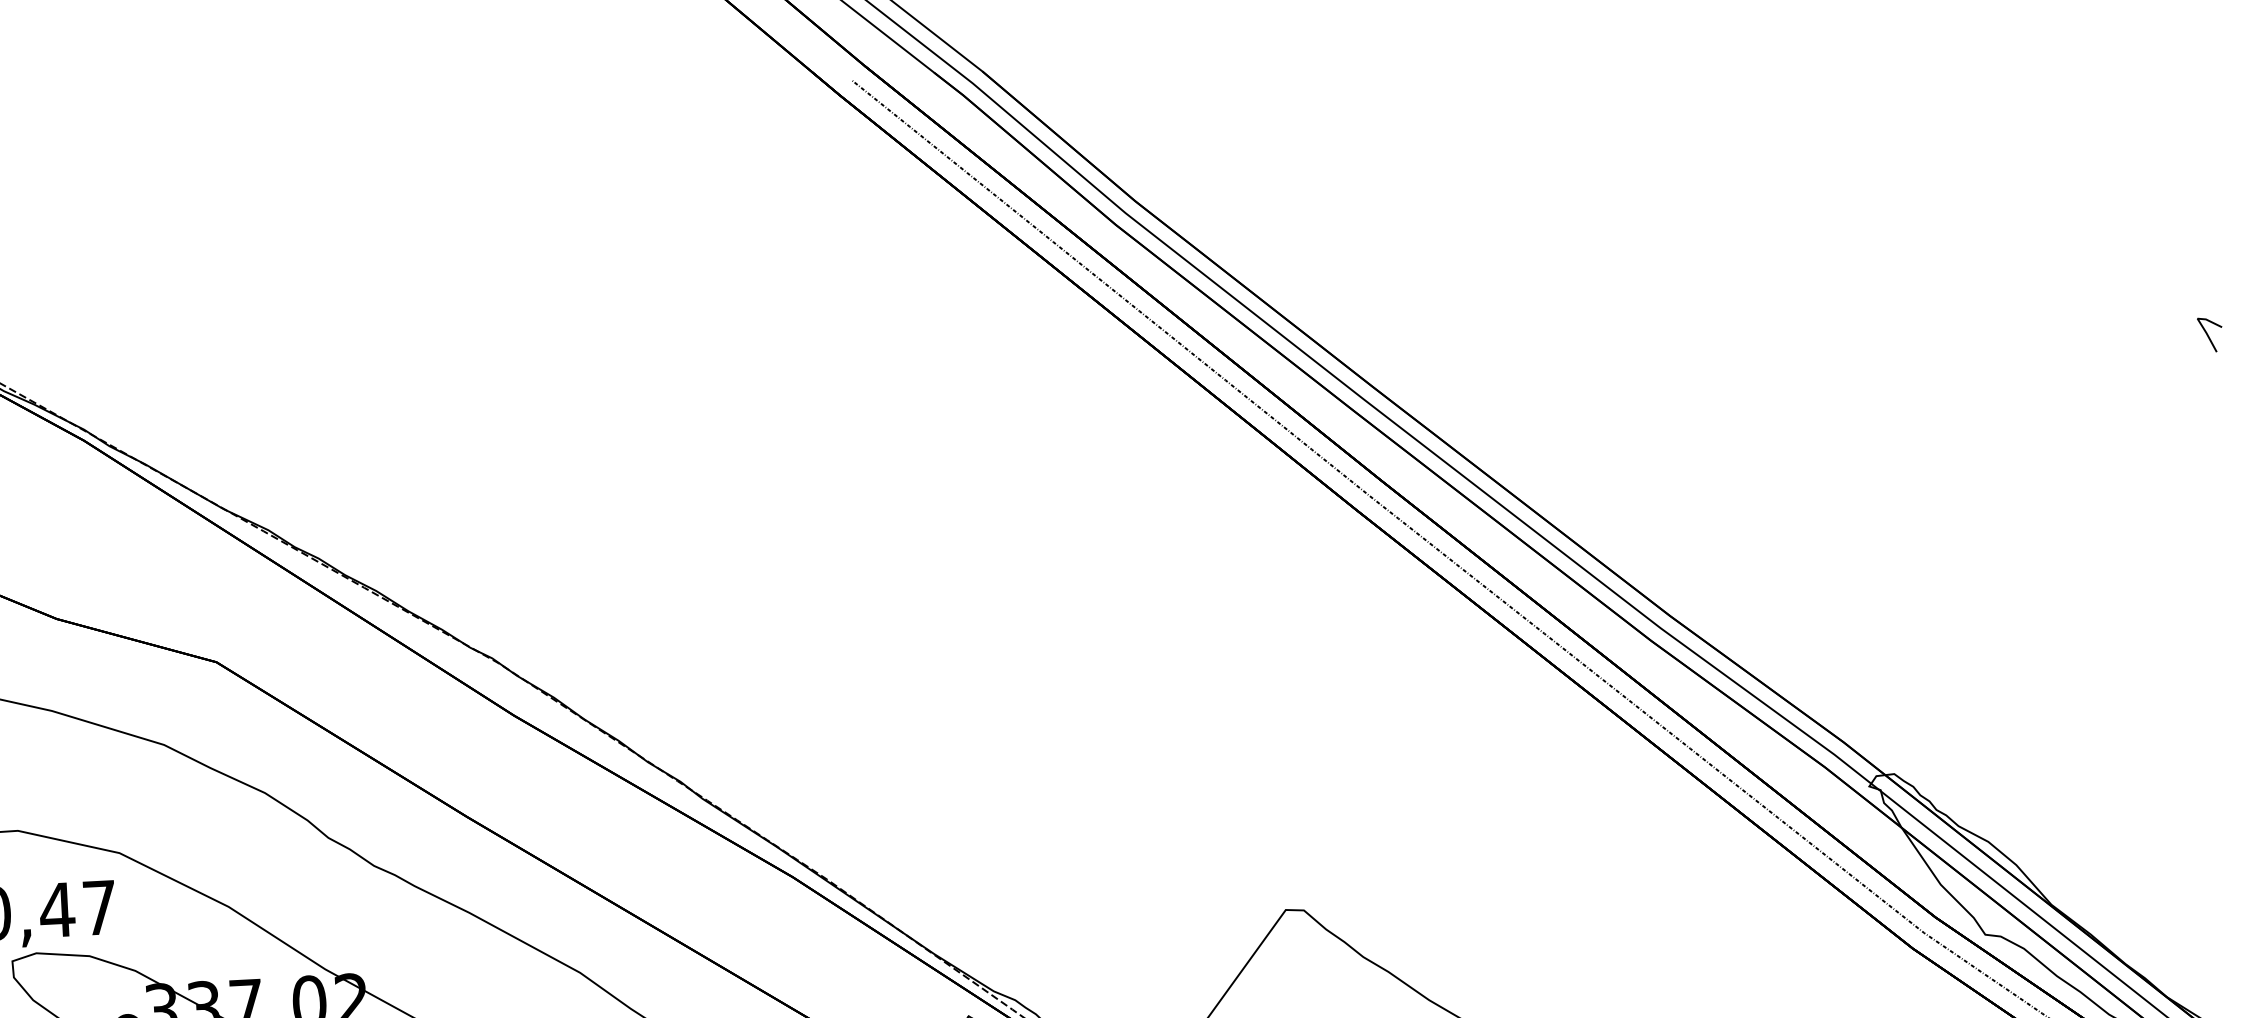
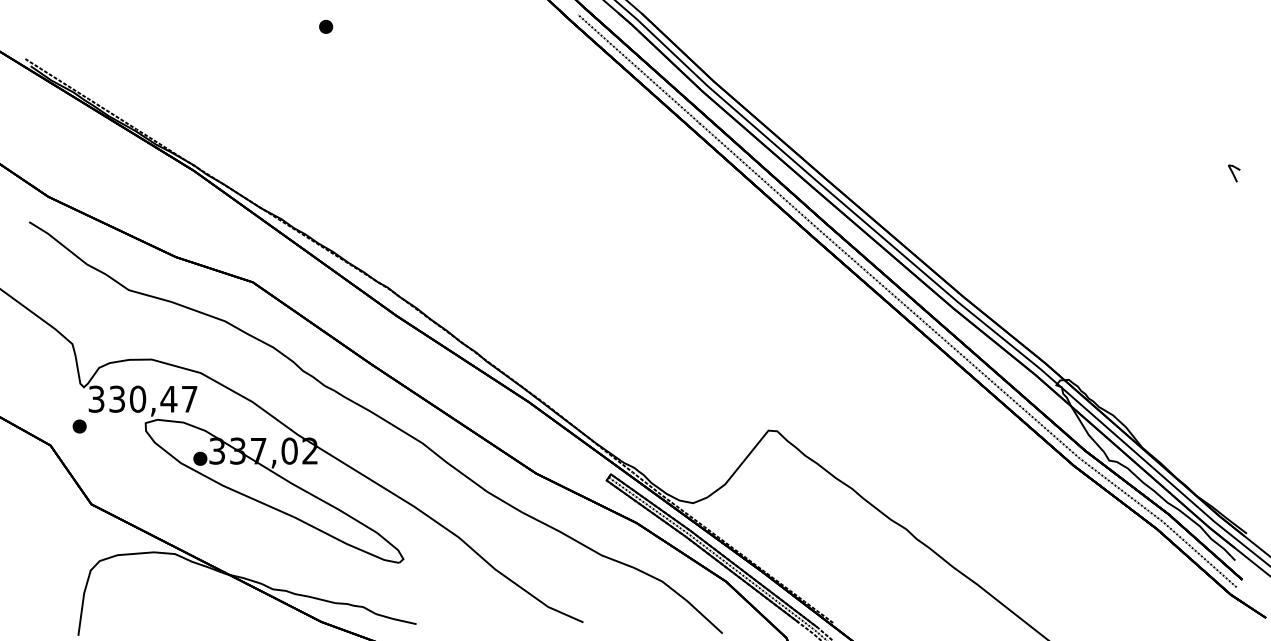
part: (339, 131) -> (326, 26), added

